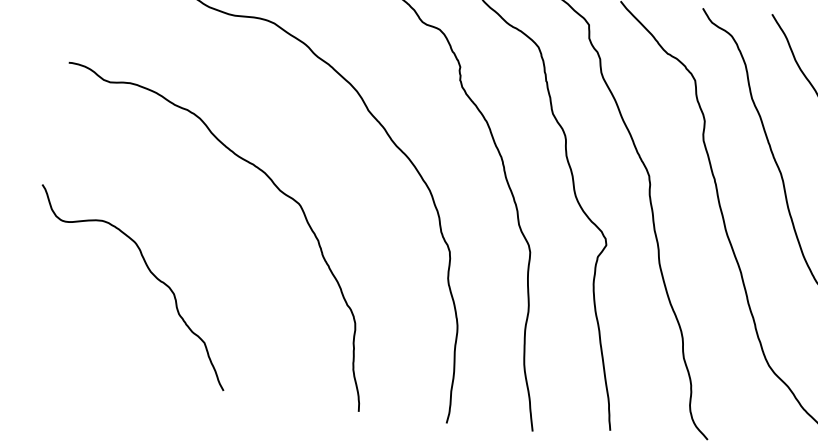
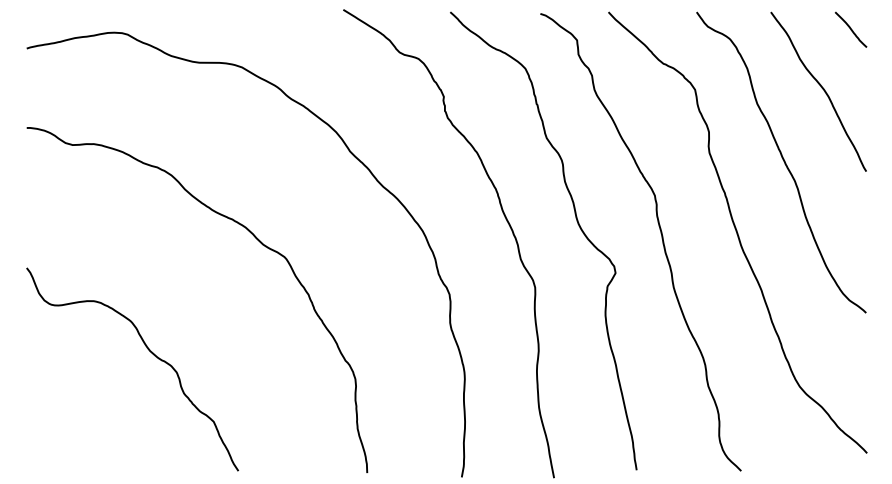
curve: (150, 272) -> (149, 351), moved

